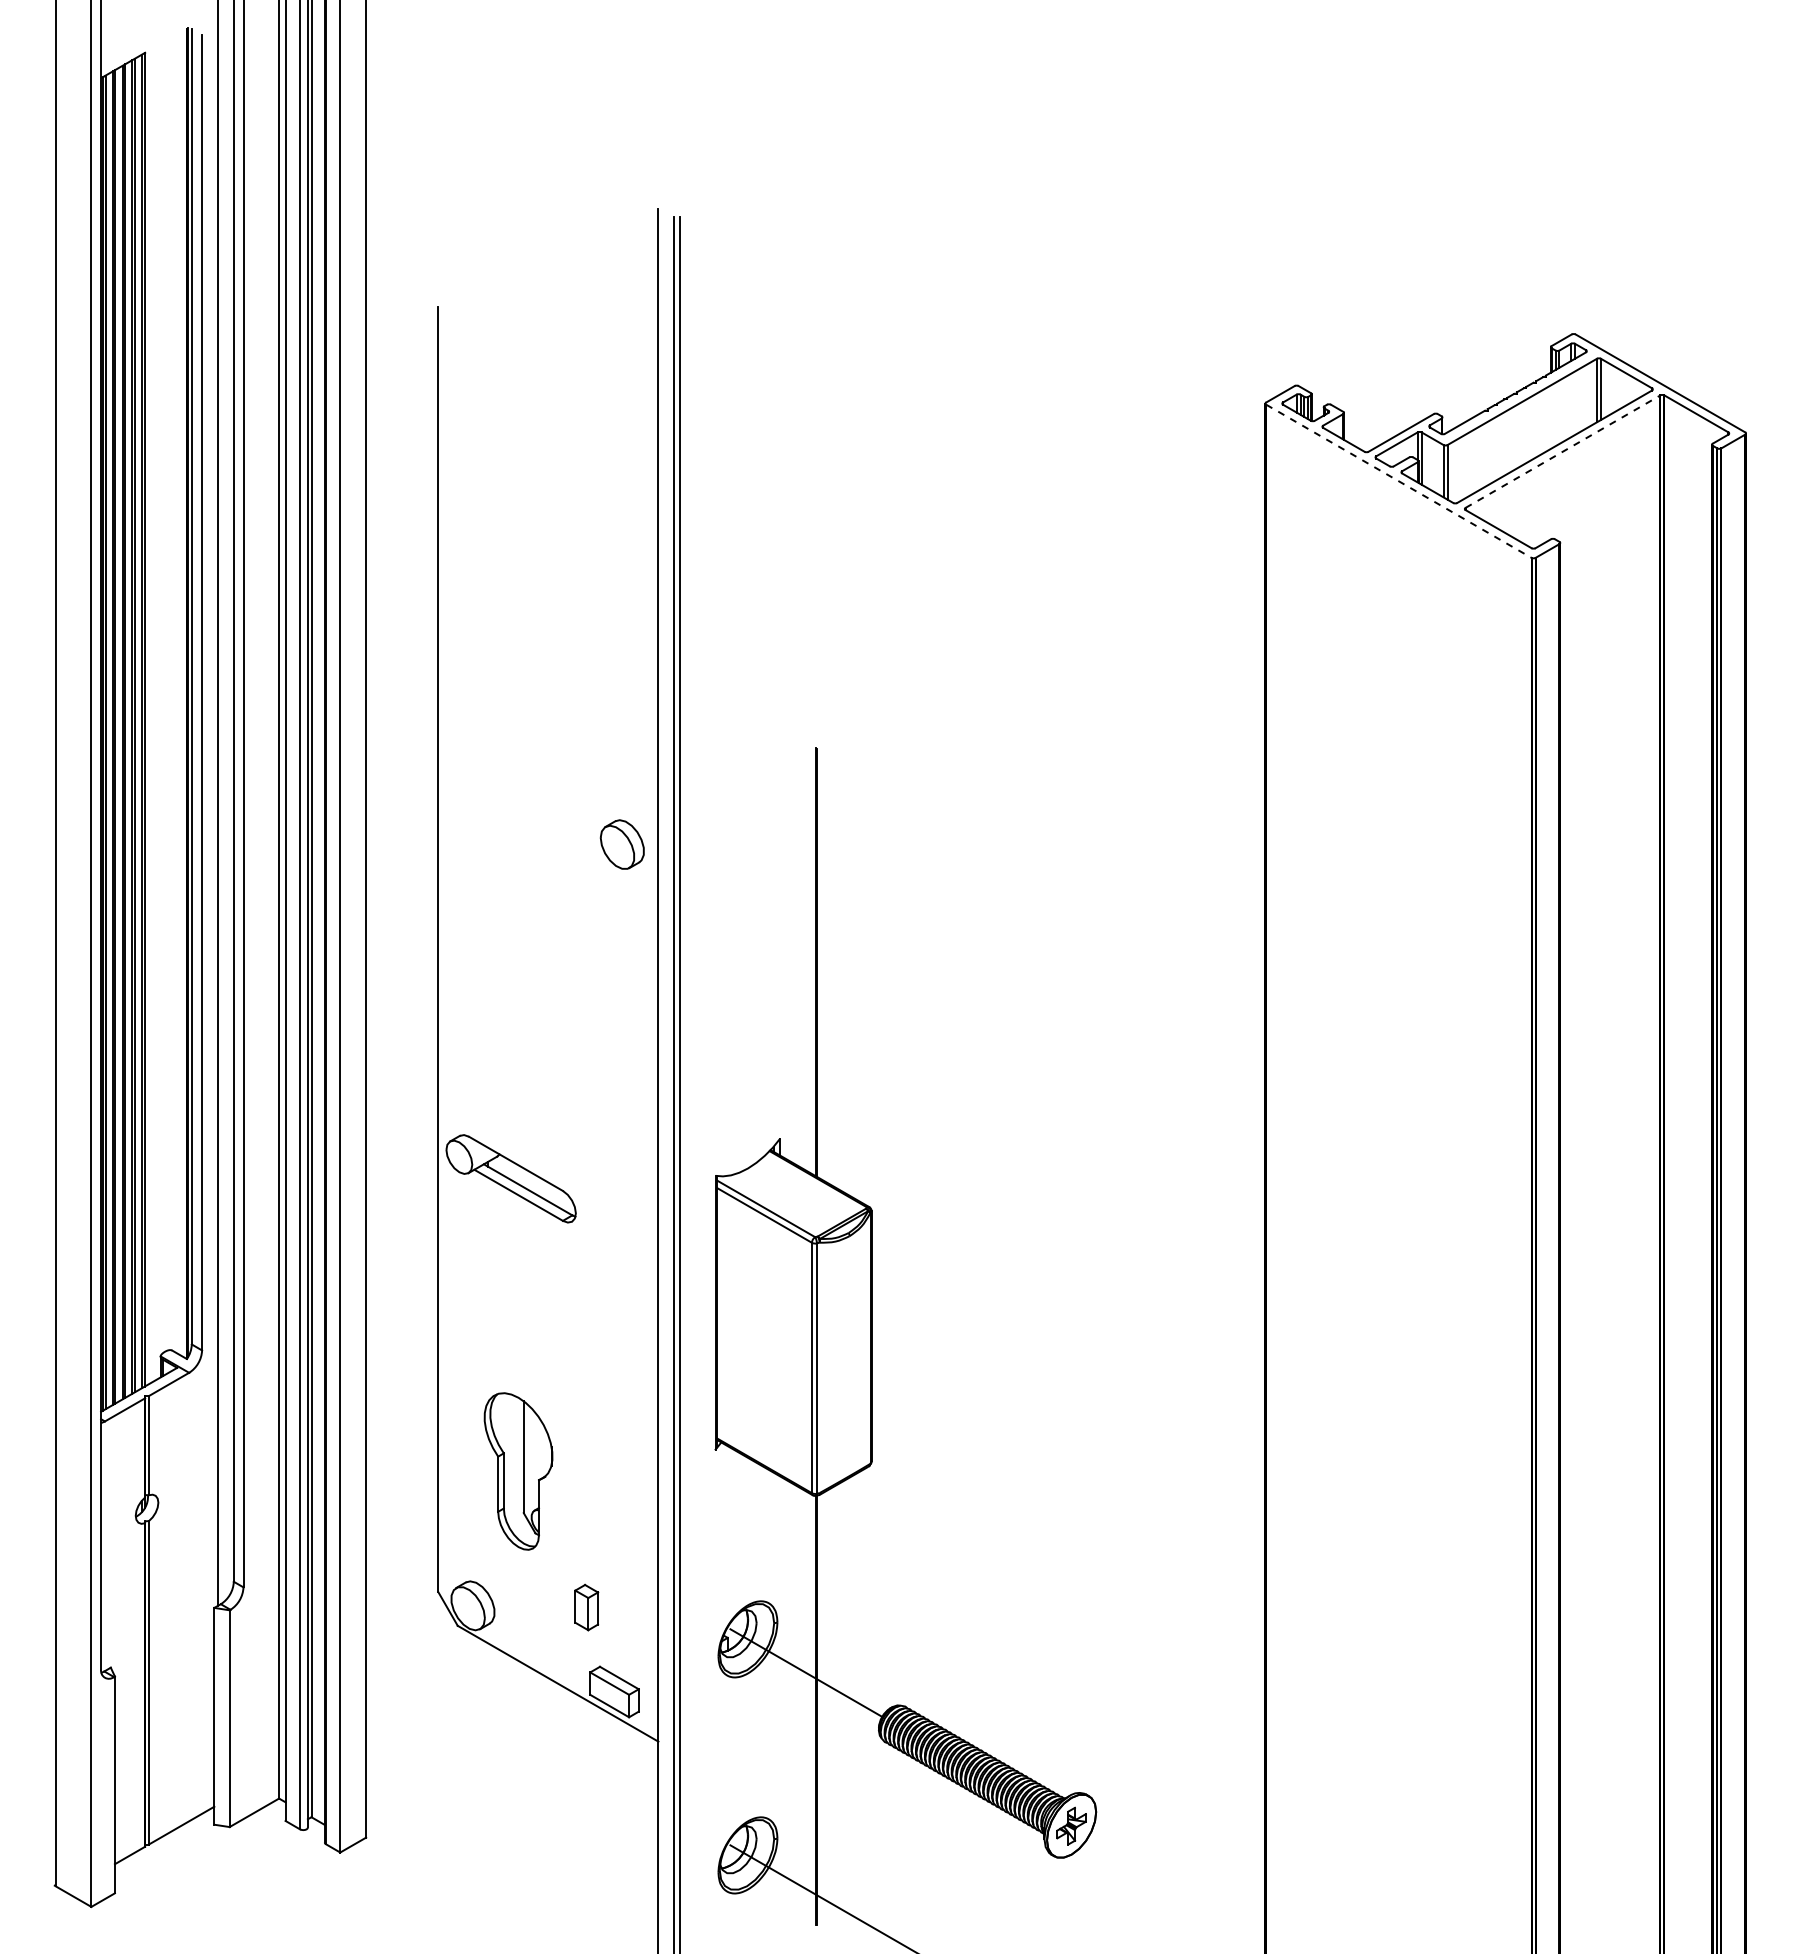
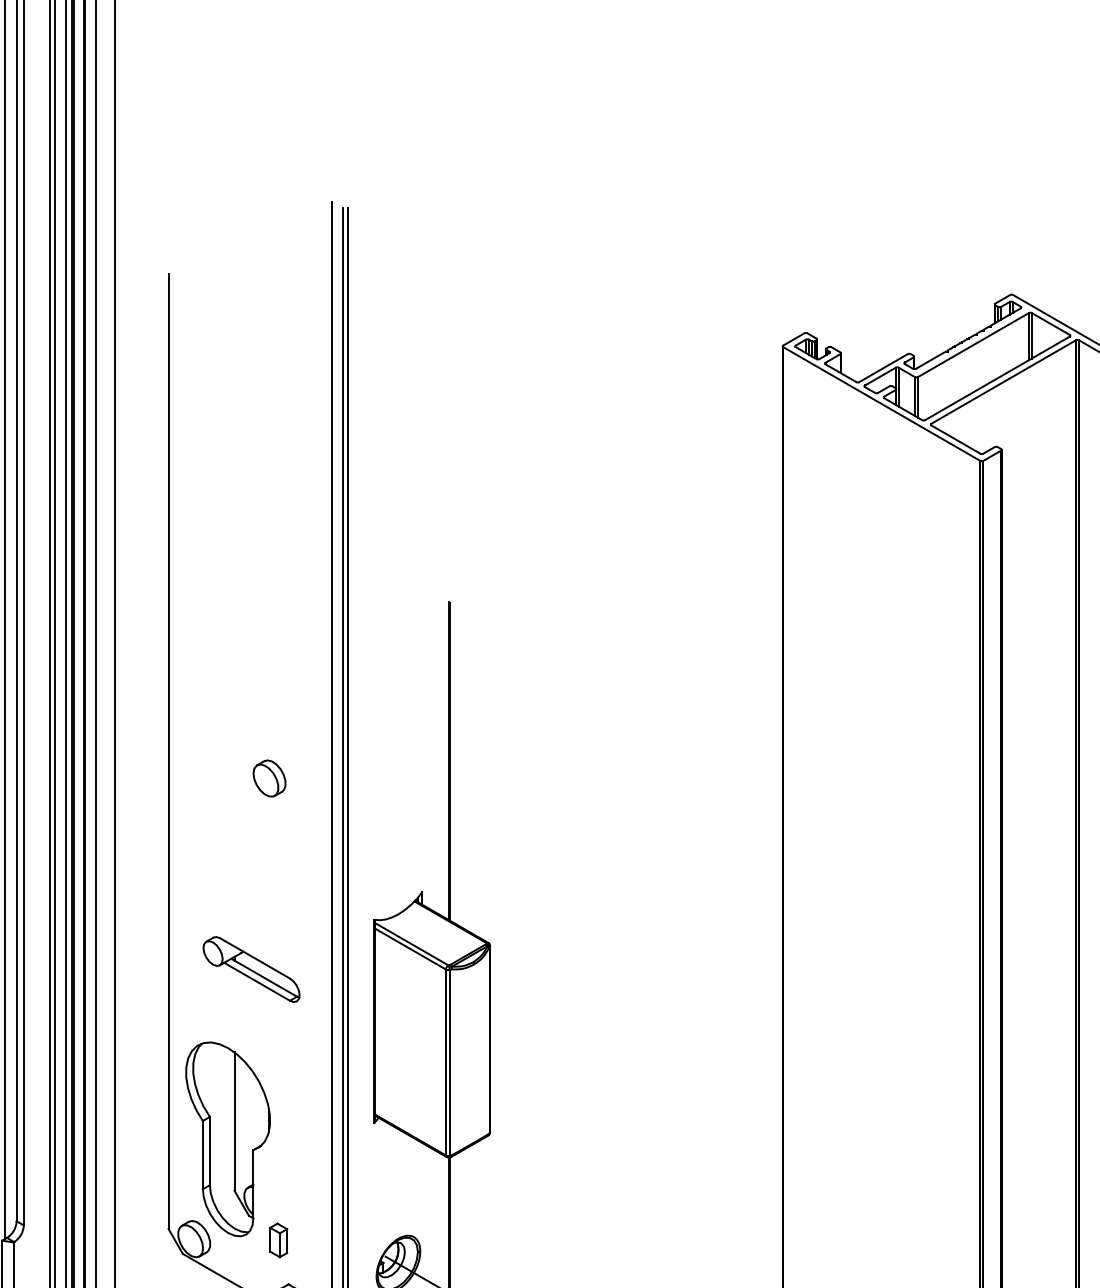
line: (1563, 451) -> (1004, 381), dashed -> solid
line: (1399, 481) -> (882, 404), dashed -> solid
part: (621, 844) -> (268, 778), moved
part: (510, 1178) -> (251, 969), moved
part: (518, 1471) -> (228, 1139), size x1.67

